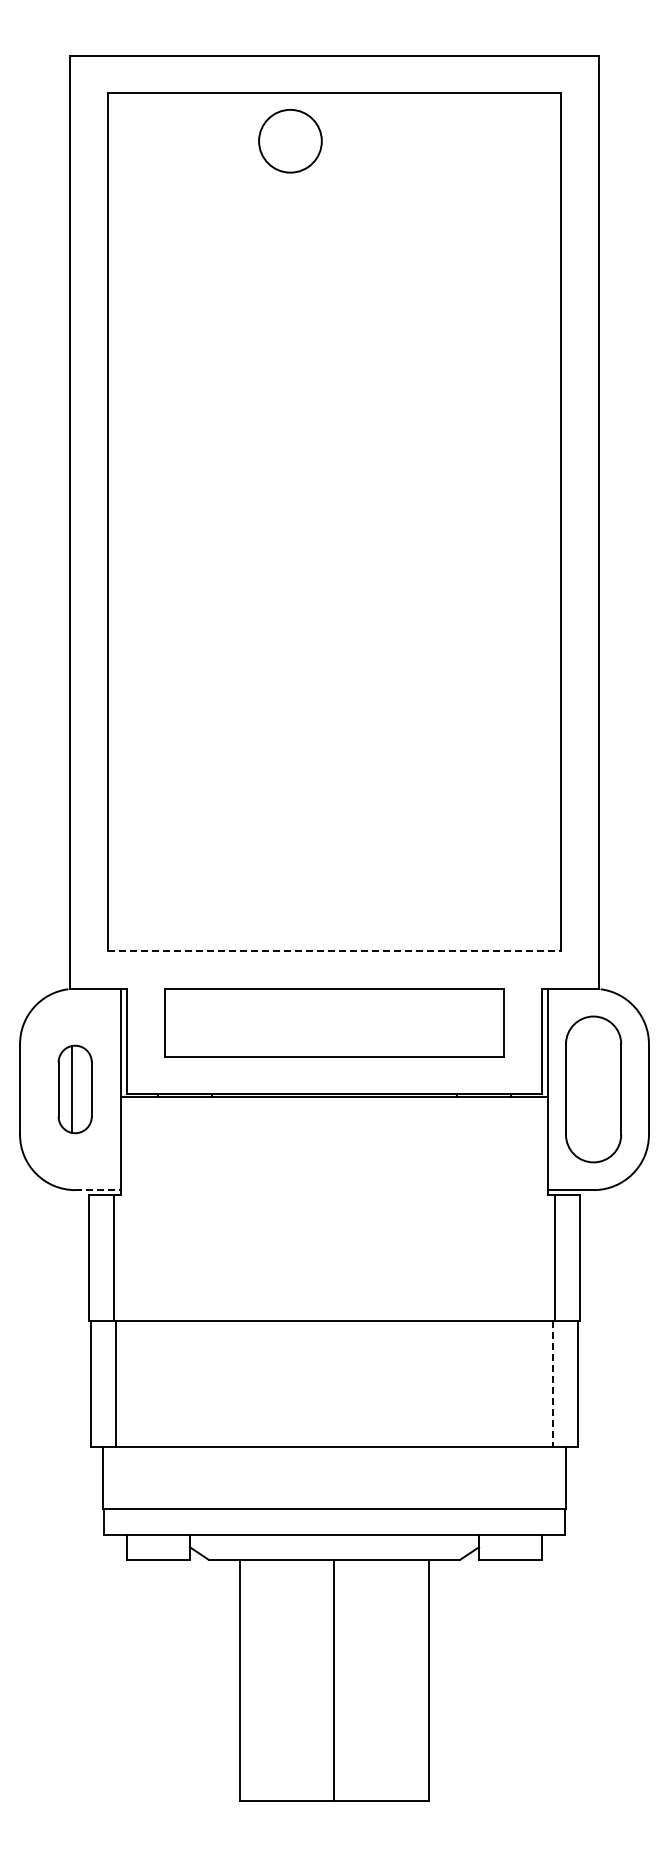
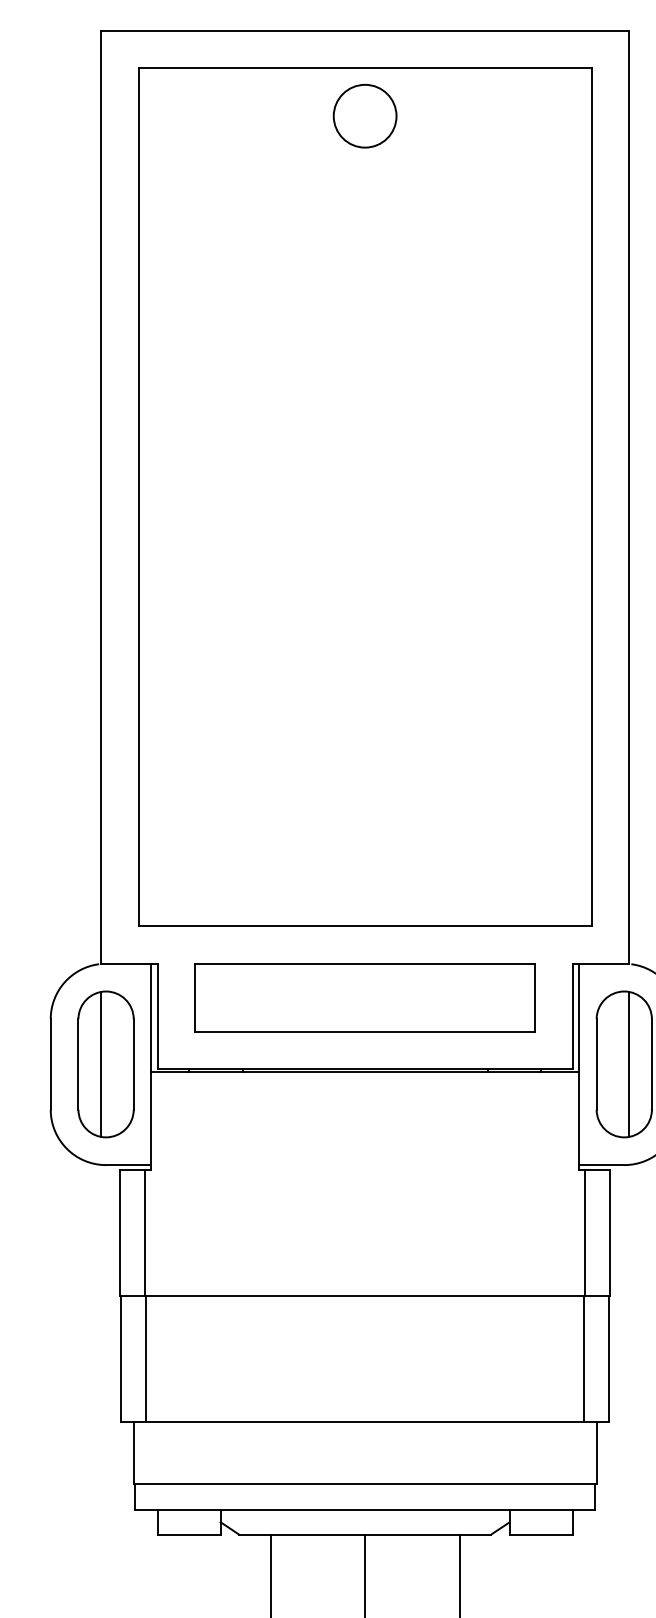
circle: (290, 141) -> (365, 116), moved
line: (334, 951) -> (365, 926), dashed -> solid
part: (74, 1089) -> (105, 1064), size x1.67
line: (598, 1089) -> (629, 1064), added
line: (98, 1190) -> (129, 1165), dashed -> solid
line: (553, 1383) -> (584, 1358), dashed -> solid

